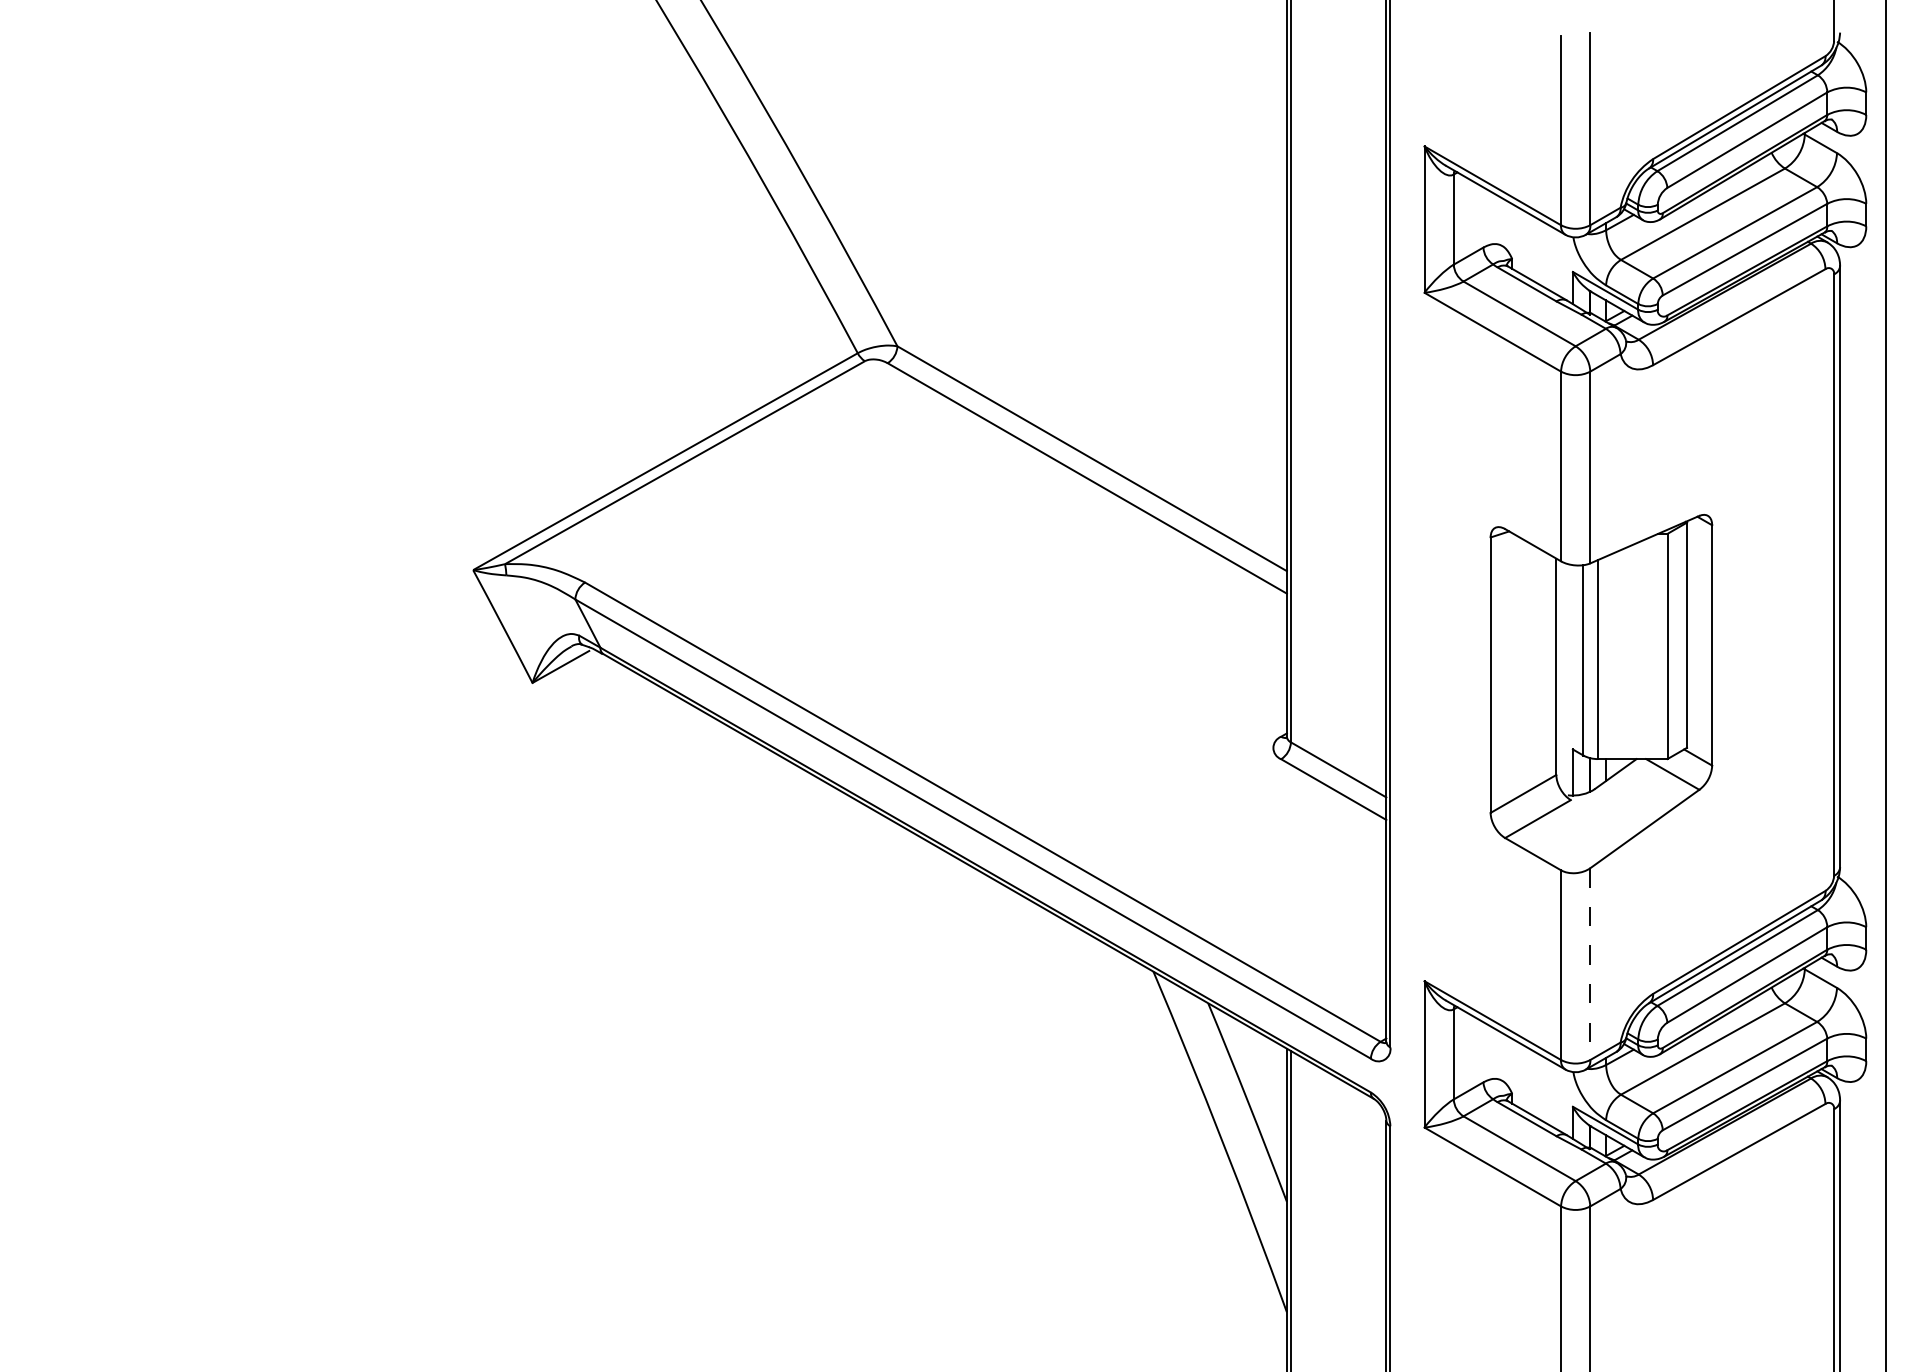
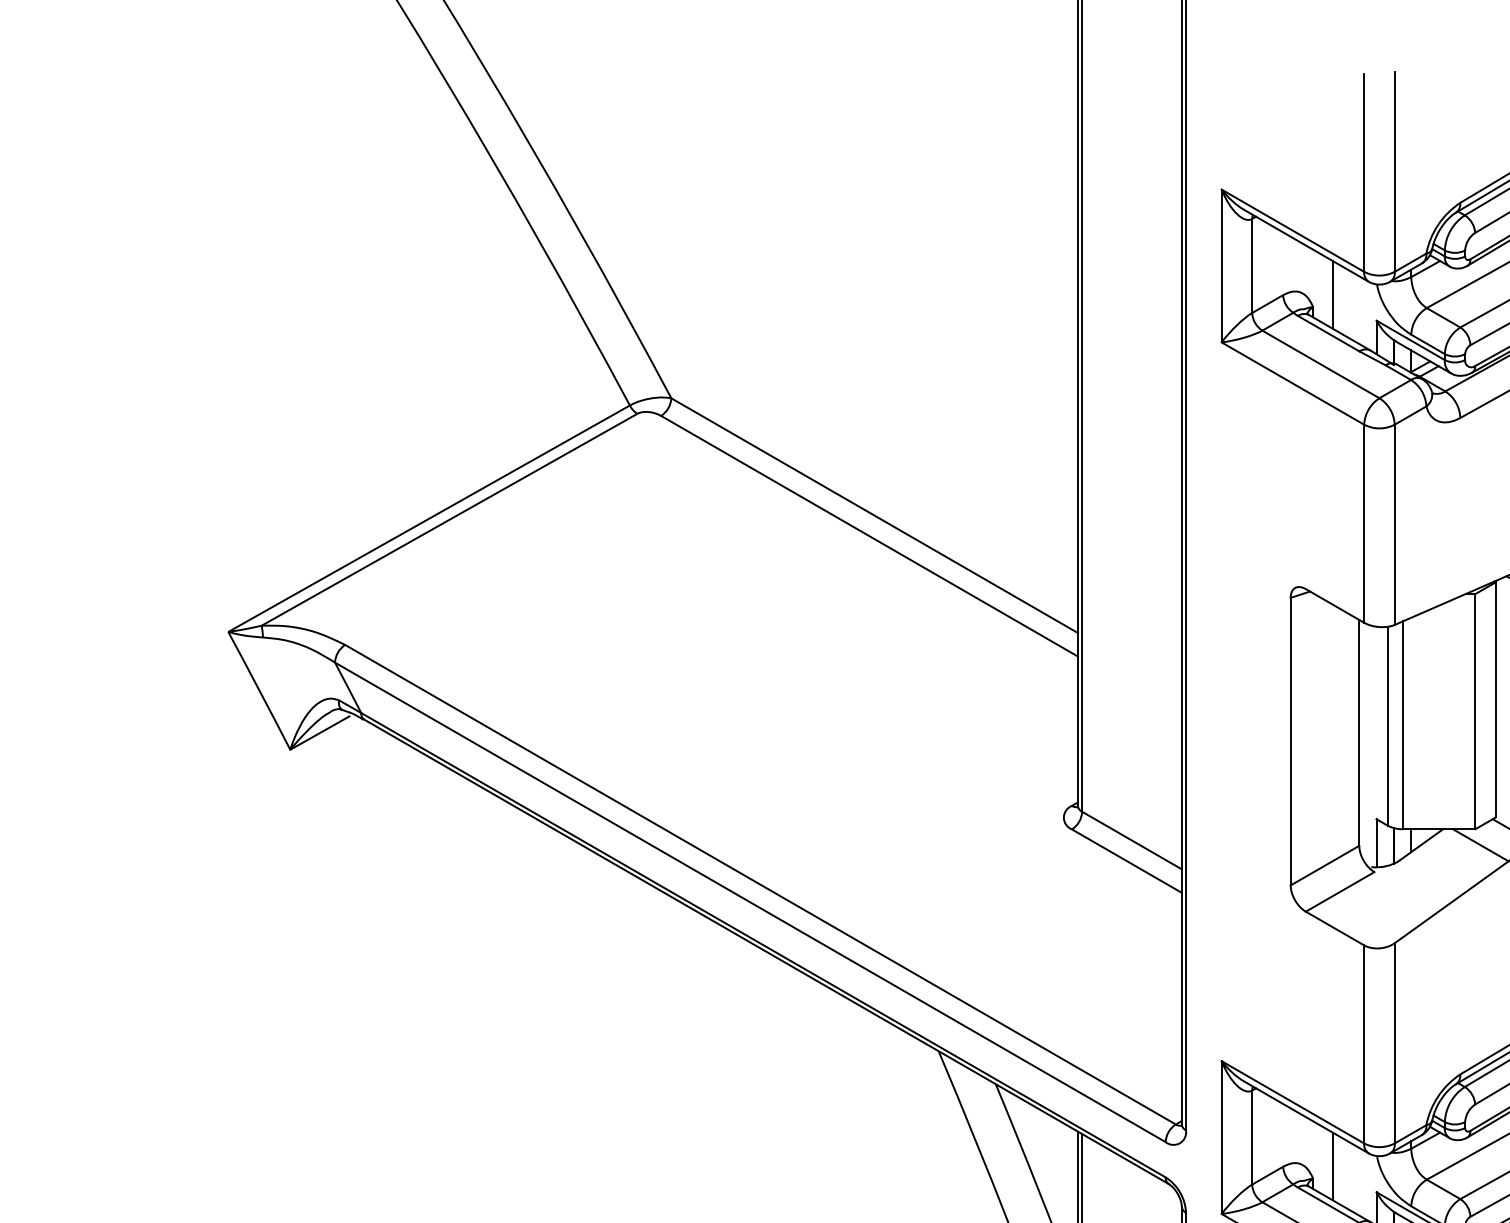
line: (1531, 246) -> (1333, 294), added
line: (1590, 964) -> (1394, 1043), dashed -> solid
line: (1531, 1081) -> (1333, 1165), added

